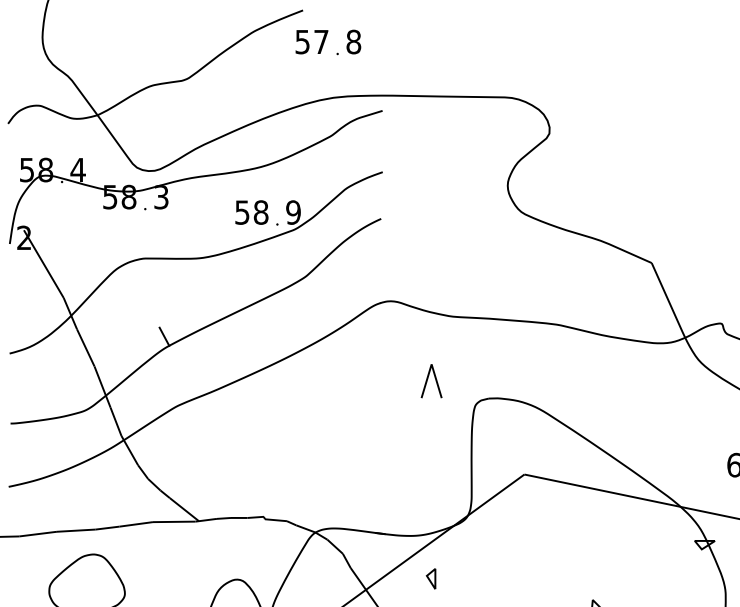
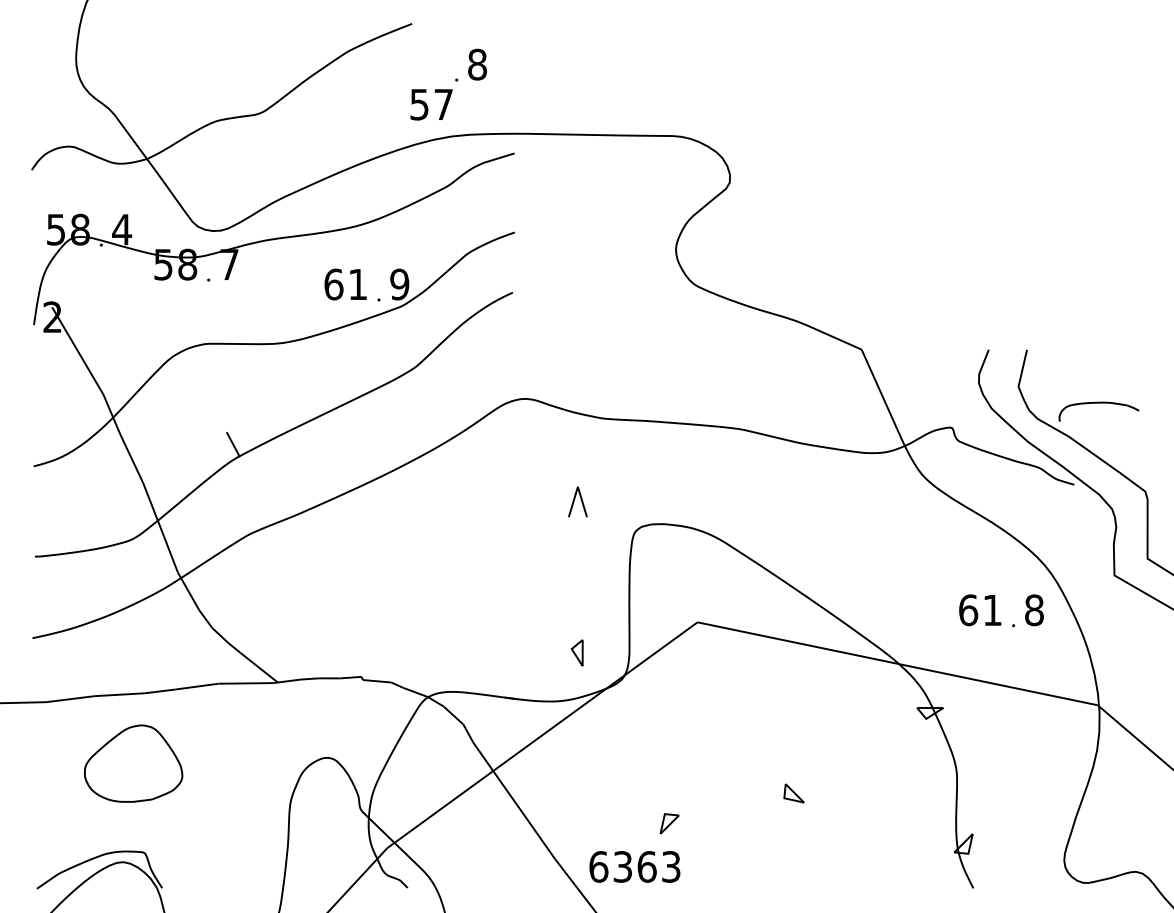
text: (311, 41) -> (431, 104), moved
text: (161, 197) -> (229, 264), 3 -> 7
text: (251, 212) -> (345, 284), 58 -> 61
part: (431, 380) -> (577, 501), size x0.7
part: (430, 578) -> (576, 652), moved

